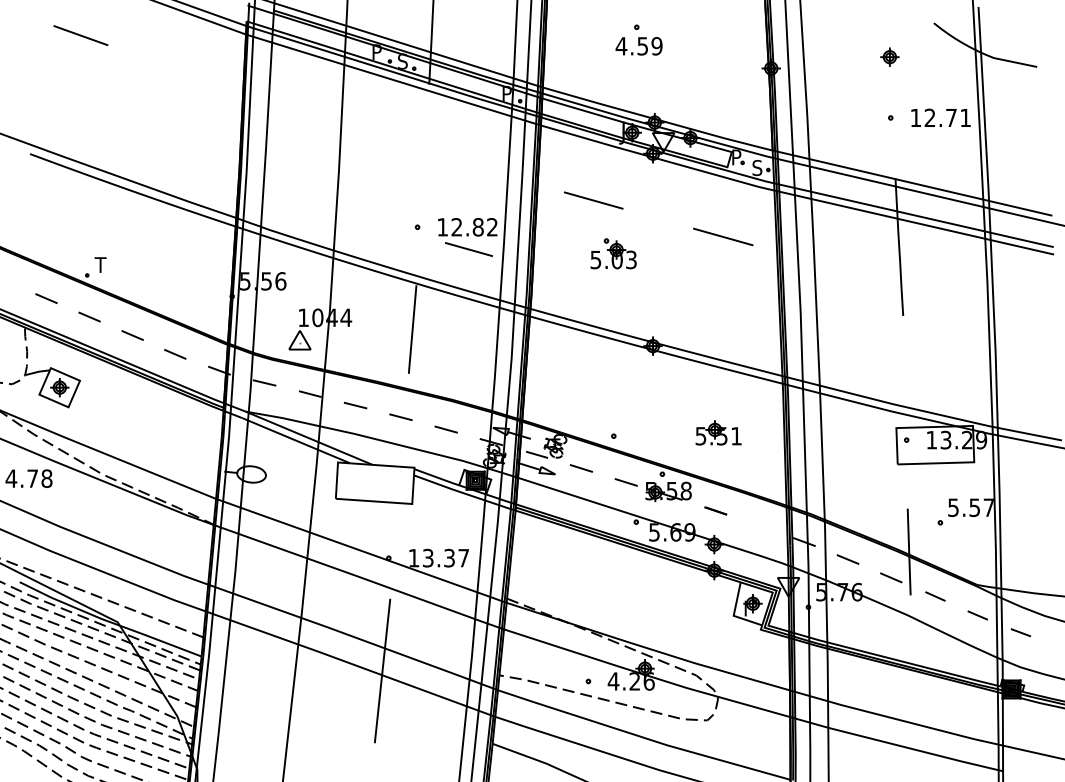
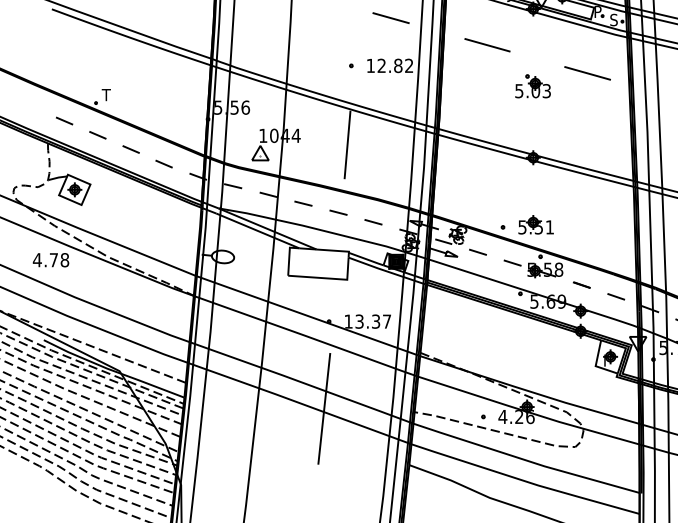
line: (468, 249) -> (390, 18), moved
part: (613, 253) -> (532, 86), moved
part: (718, 432) -> (536, 224), moved
line: (759, 525) -> (615, 296), added

